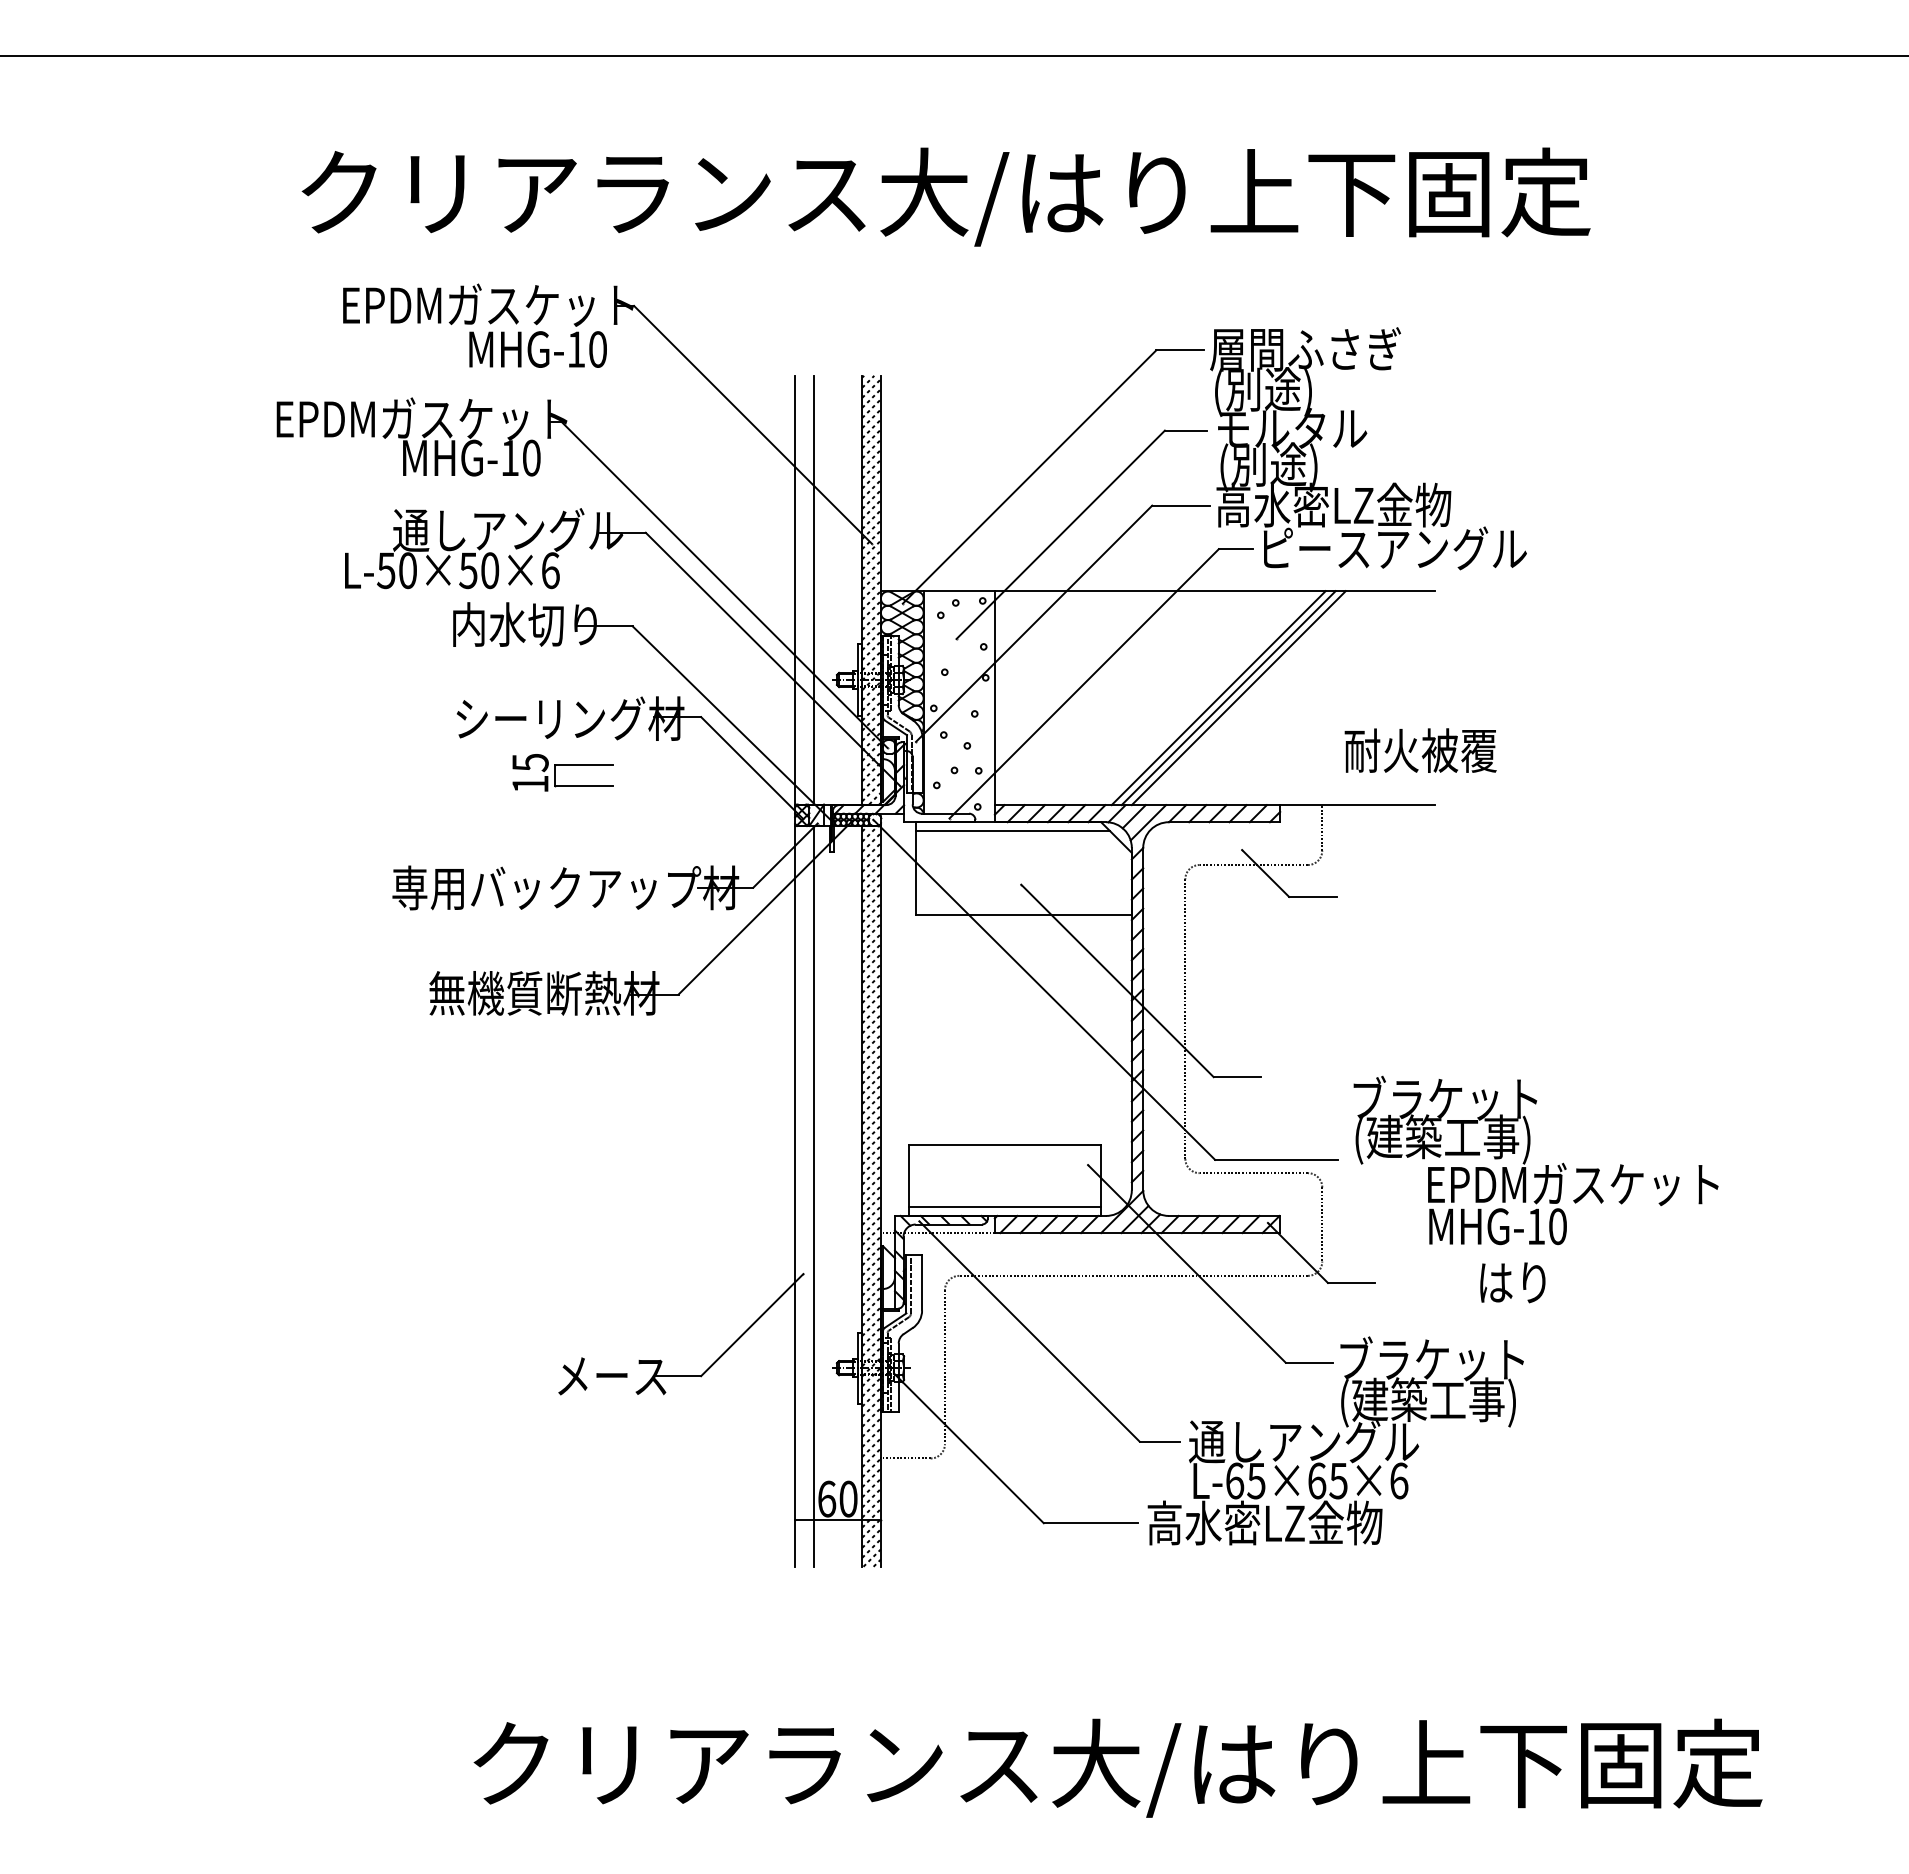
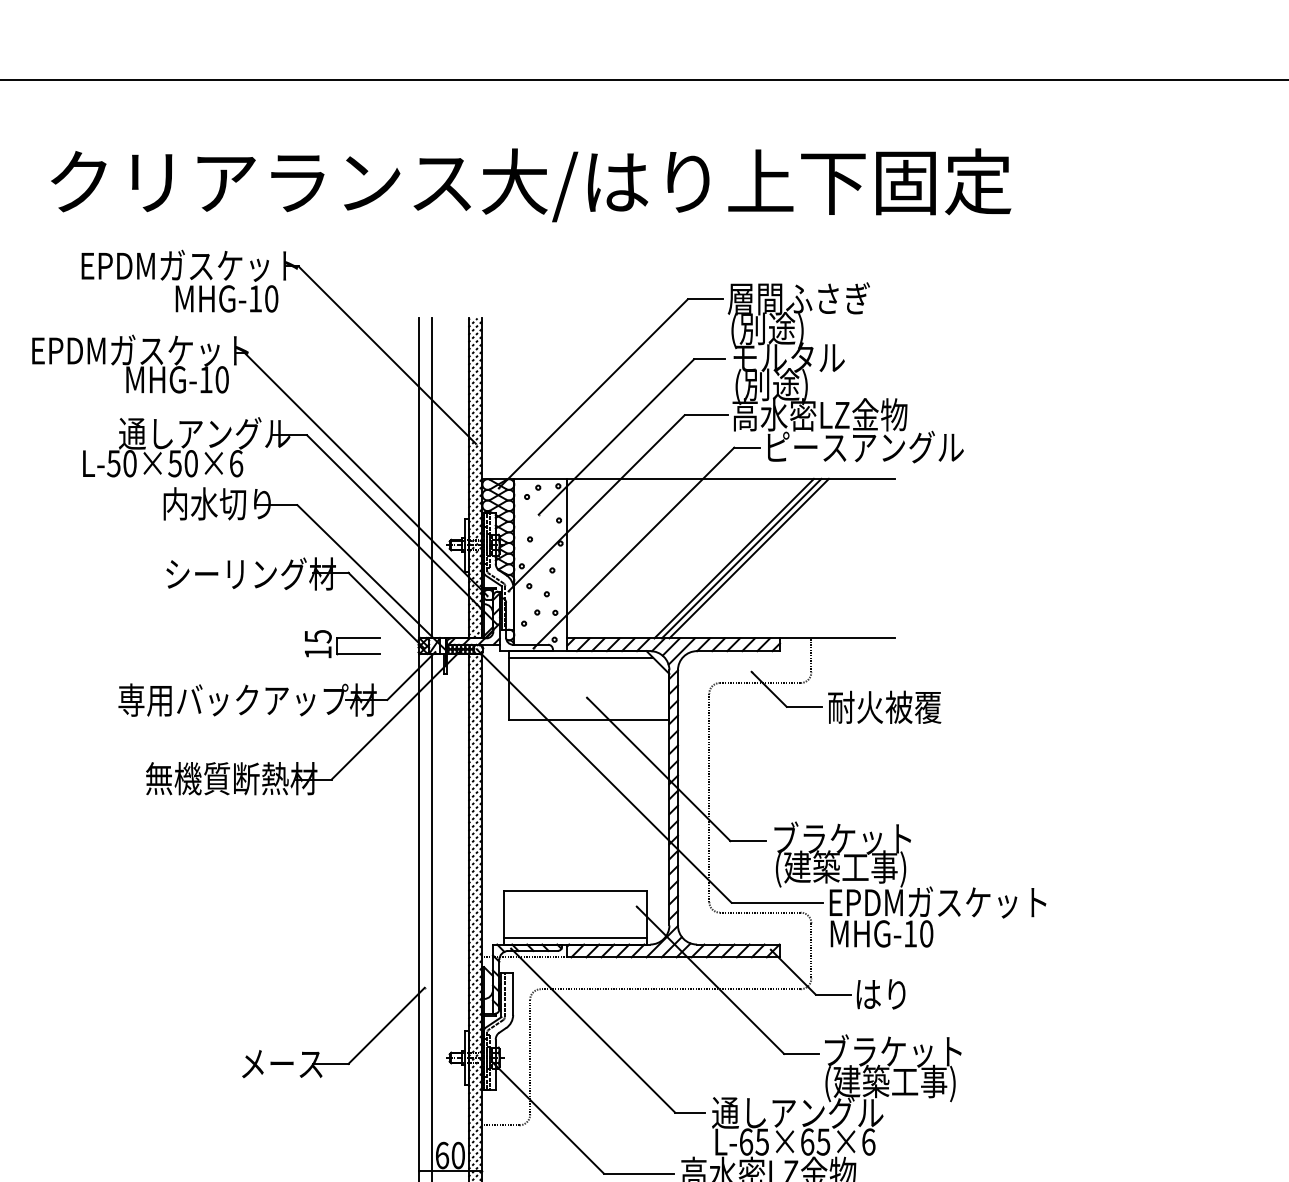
text: (1420, 750) -> (884, 707), moved
part: (562, 765) -> (342, 638), moved
text: (1535, 1160) -> (909, 884), moved
text: (1512, 1282) -> (880, 994), moved

